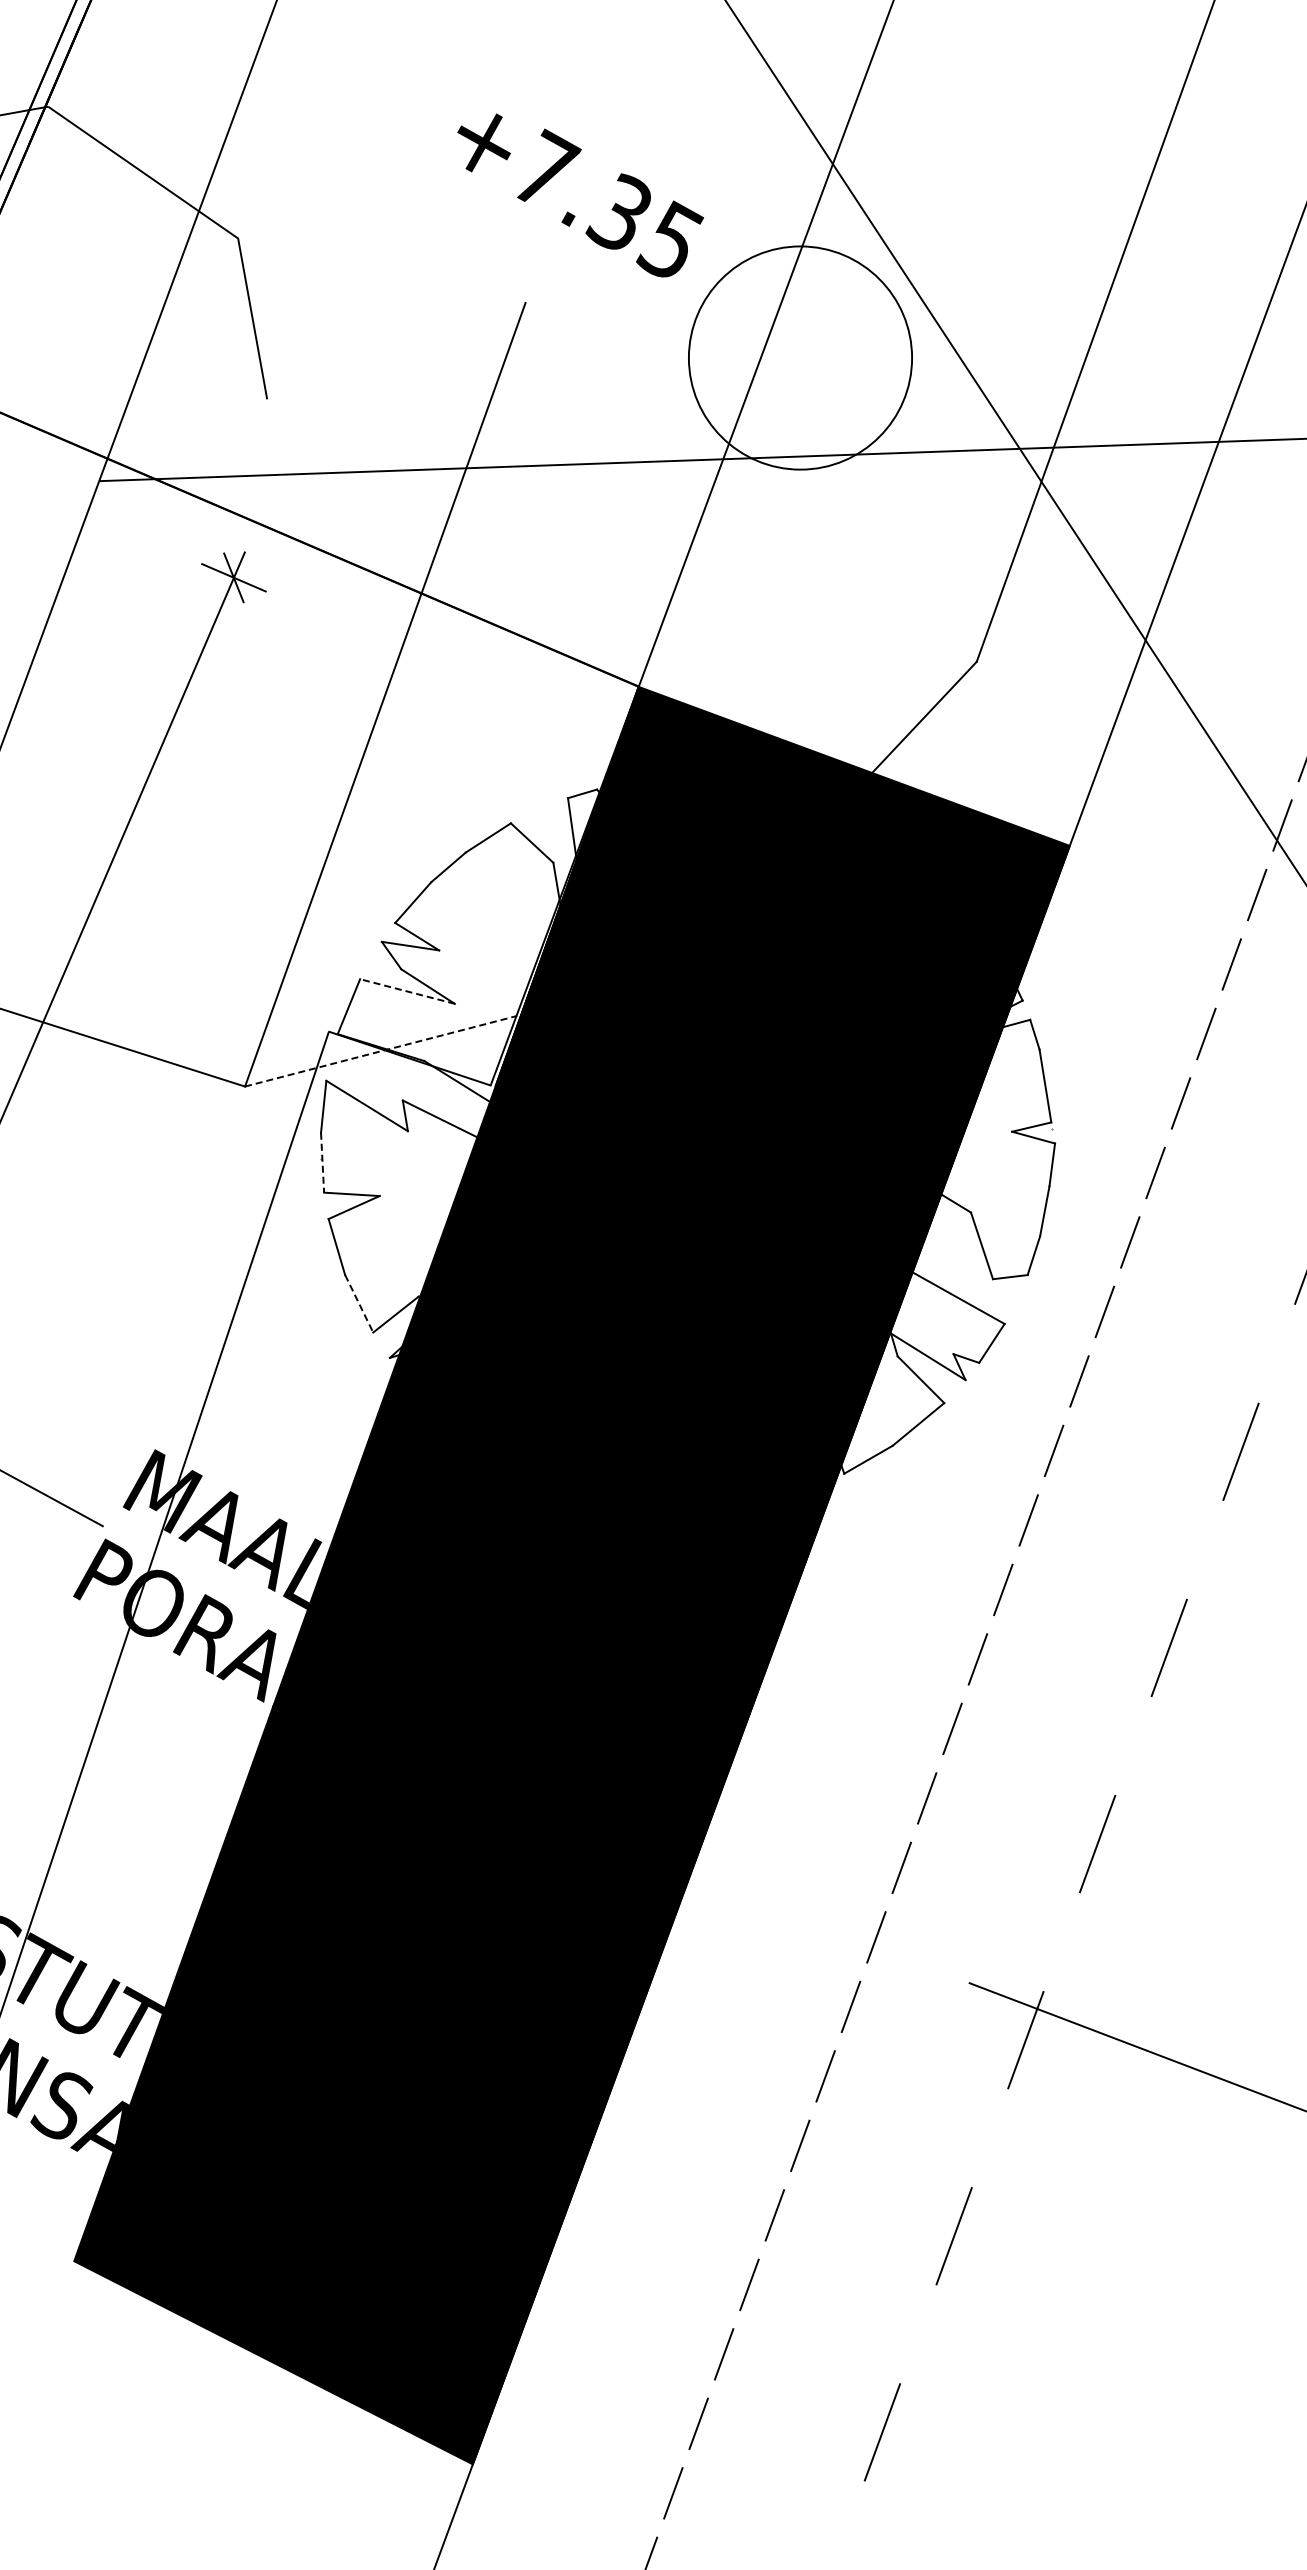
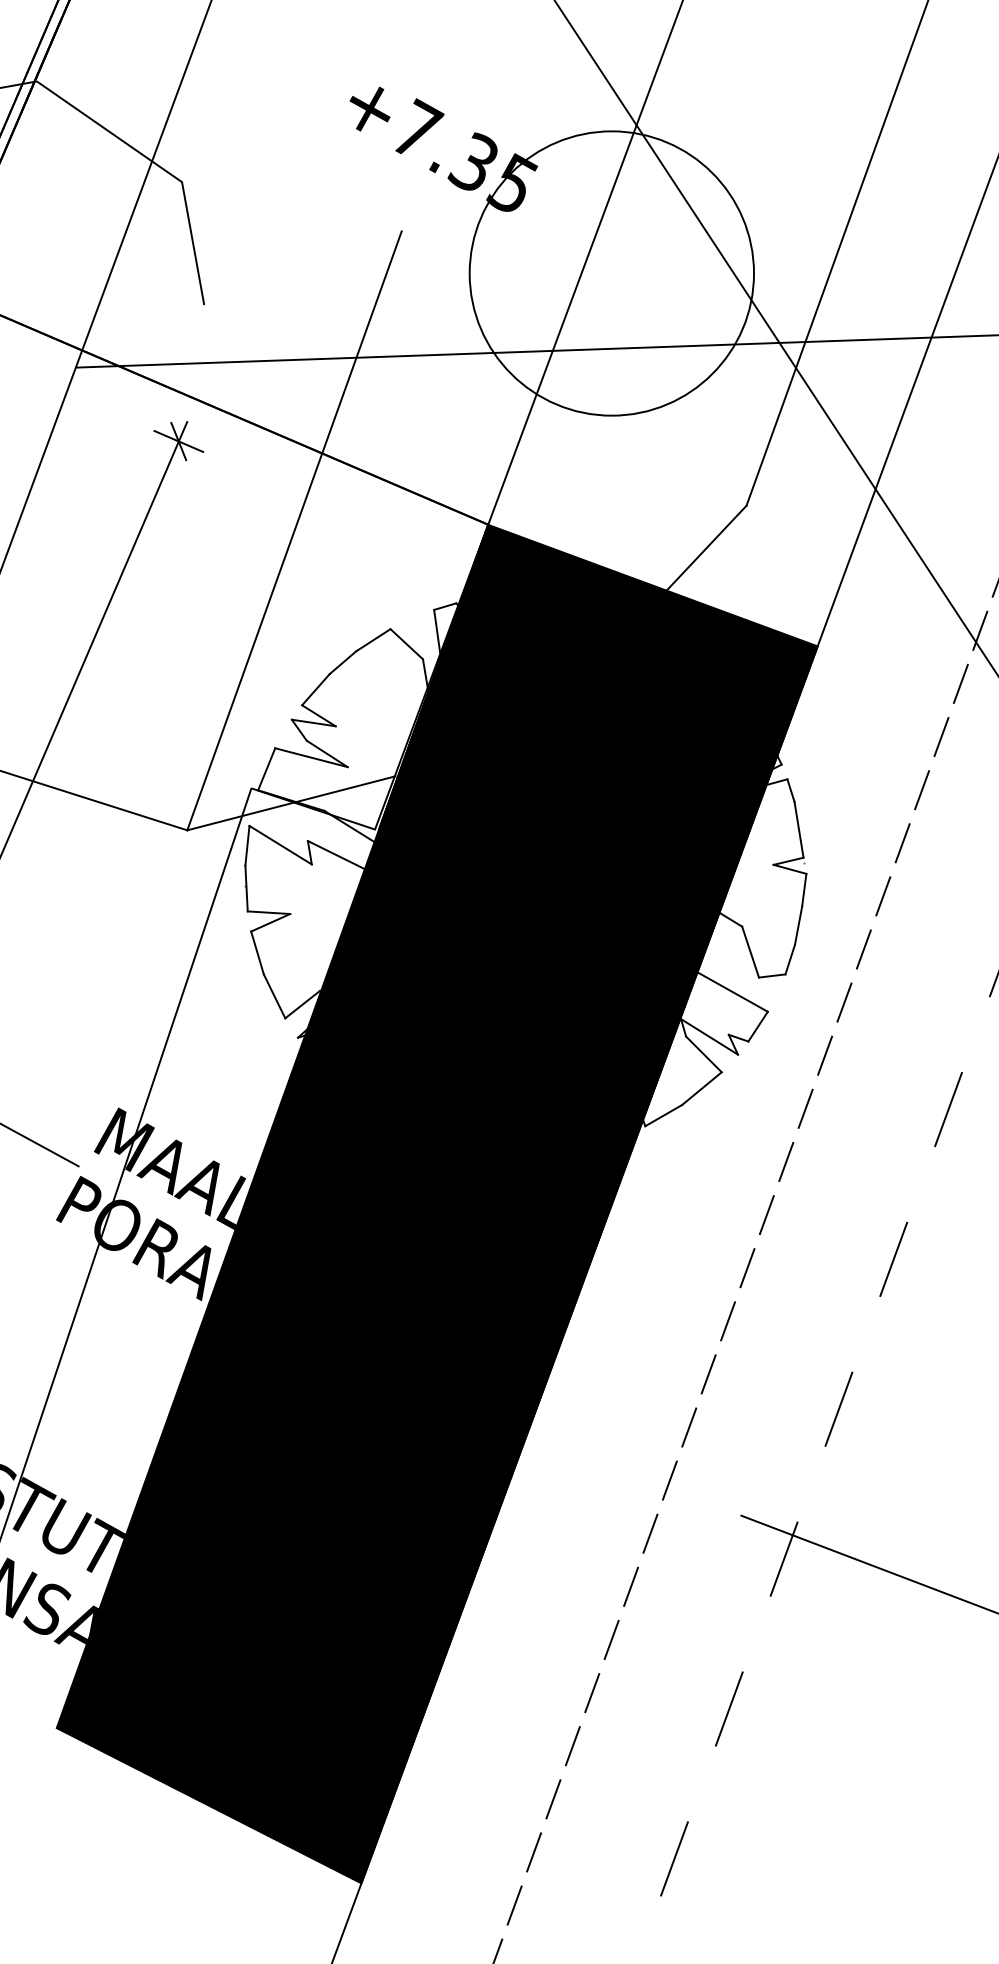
circle: (800, 358) -> (611, 273), size x1.67
line: (407, 991) -> (311, 757), dashed -> solid
line: (381, 1051) -> (291, 803), dashed -> solid
line: (322, 1162) -> (246, 888), dashed -> solid
line: (359, 1303) -> (274, 996), dashed -> solid

